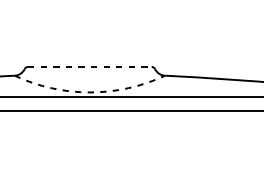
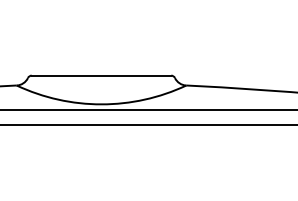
line: (89, 66) -> (101, 75), dashed -> solid
arc: (89, 92) -> (101, 104), dashed -> solid

